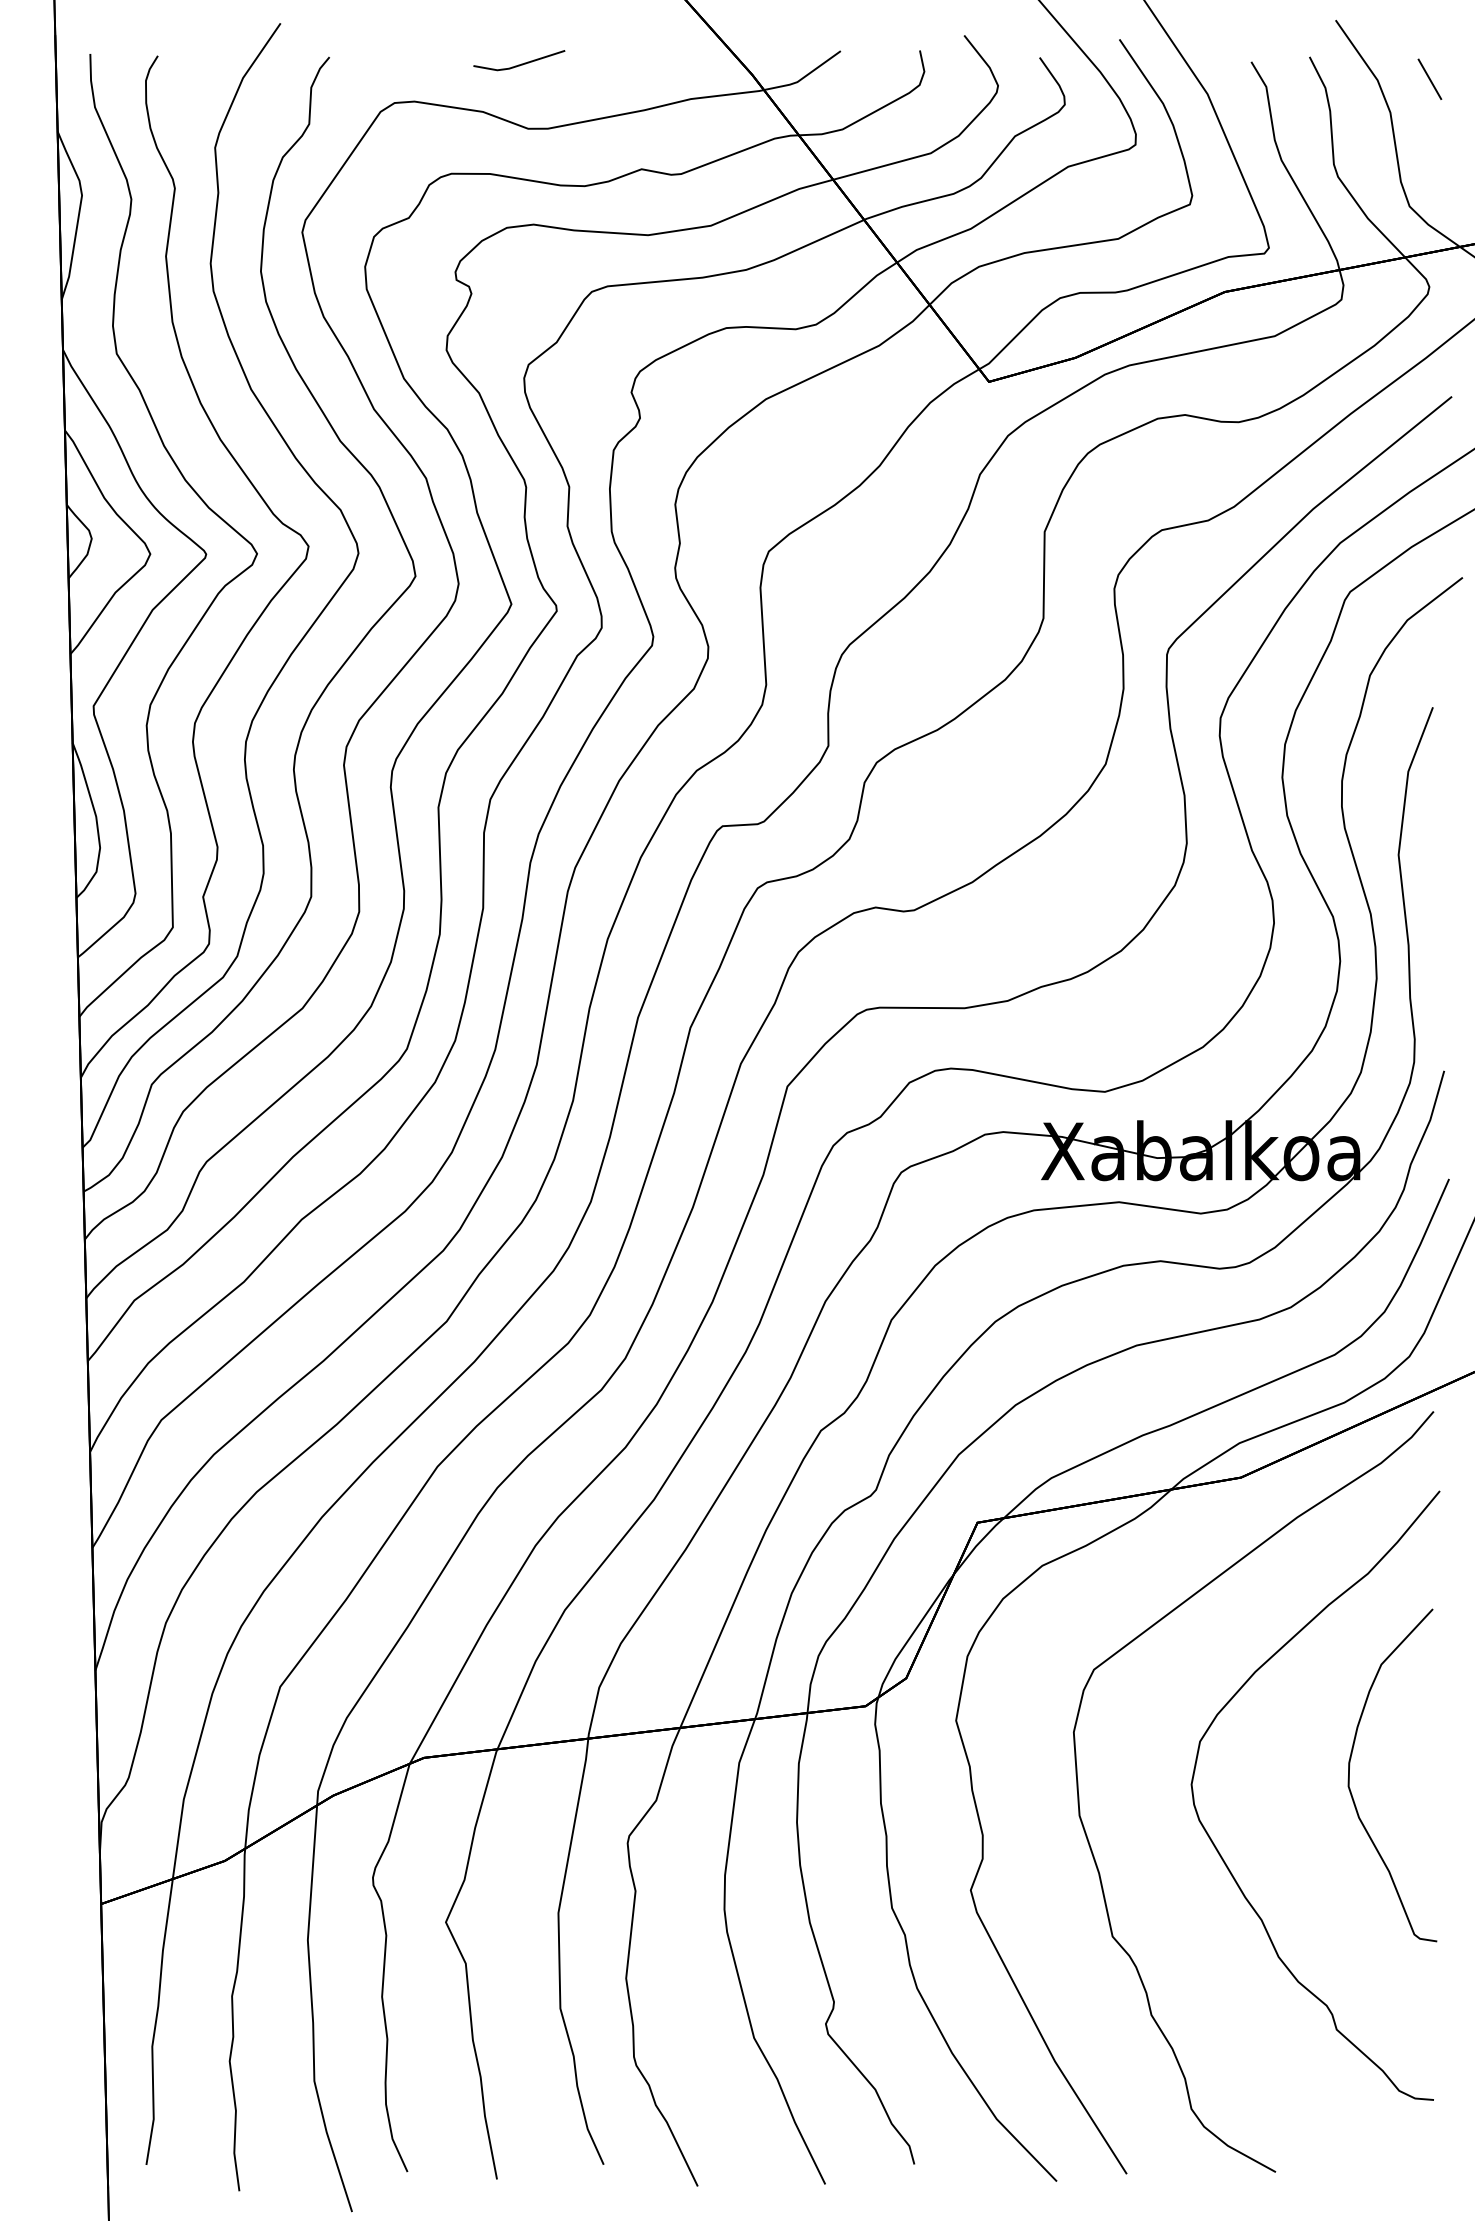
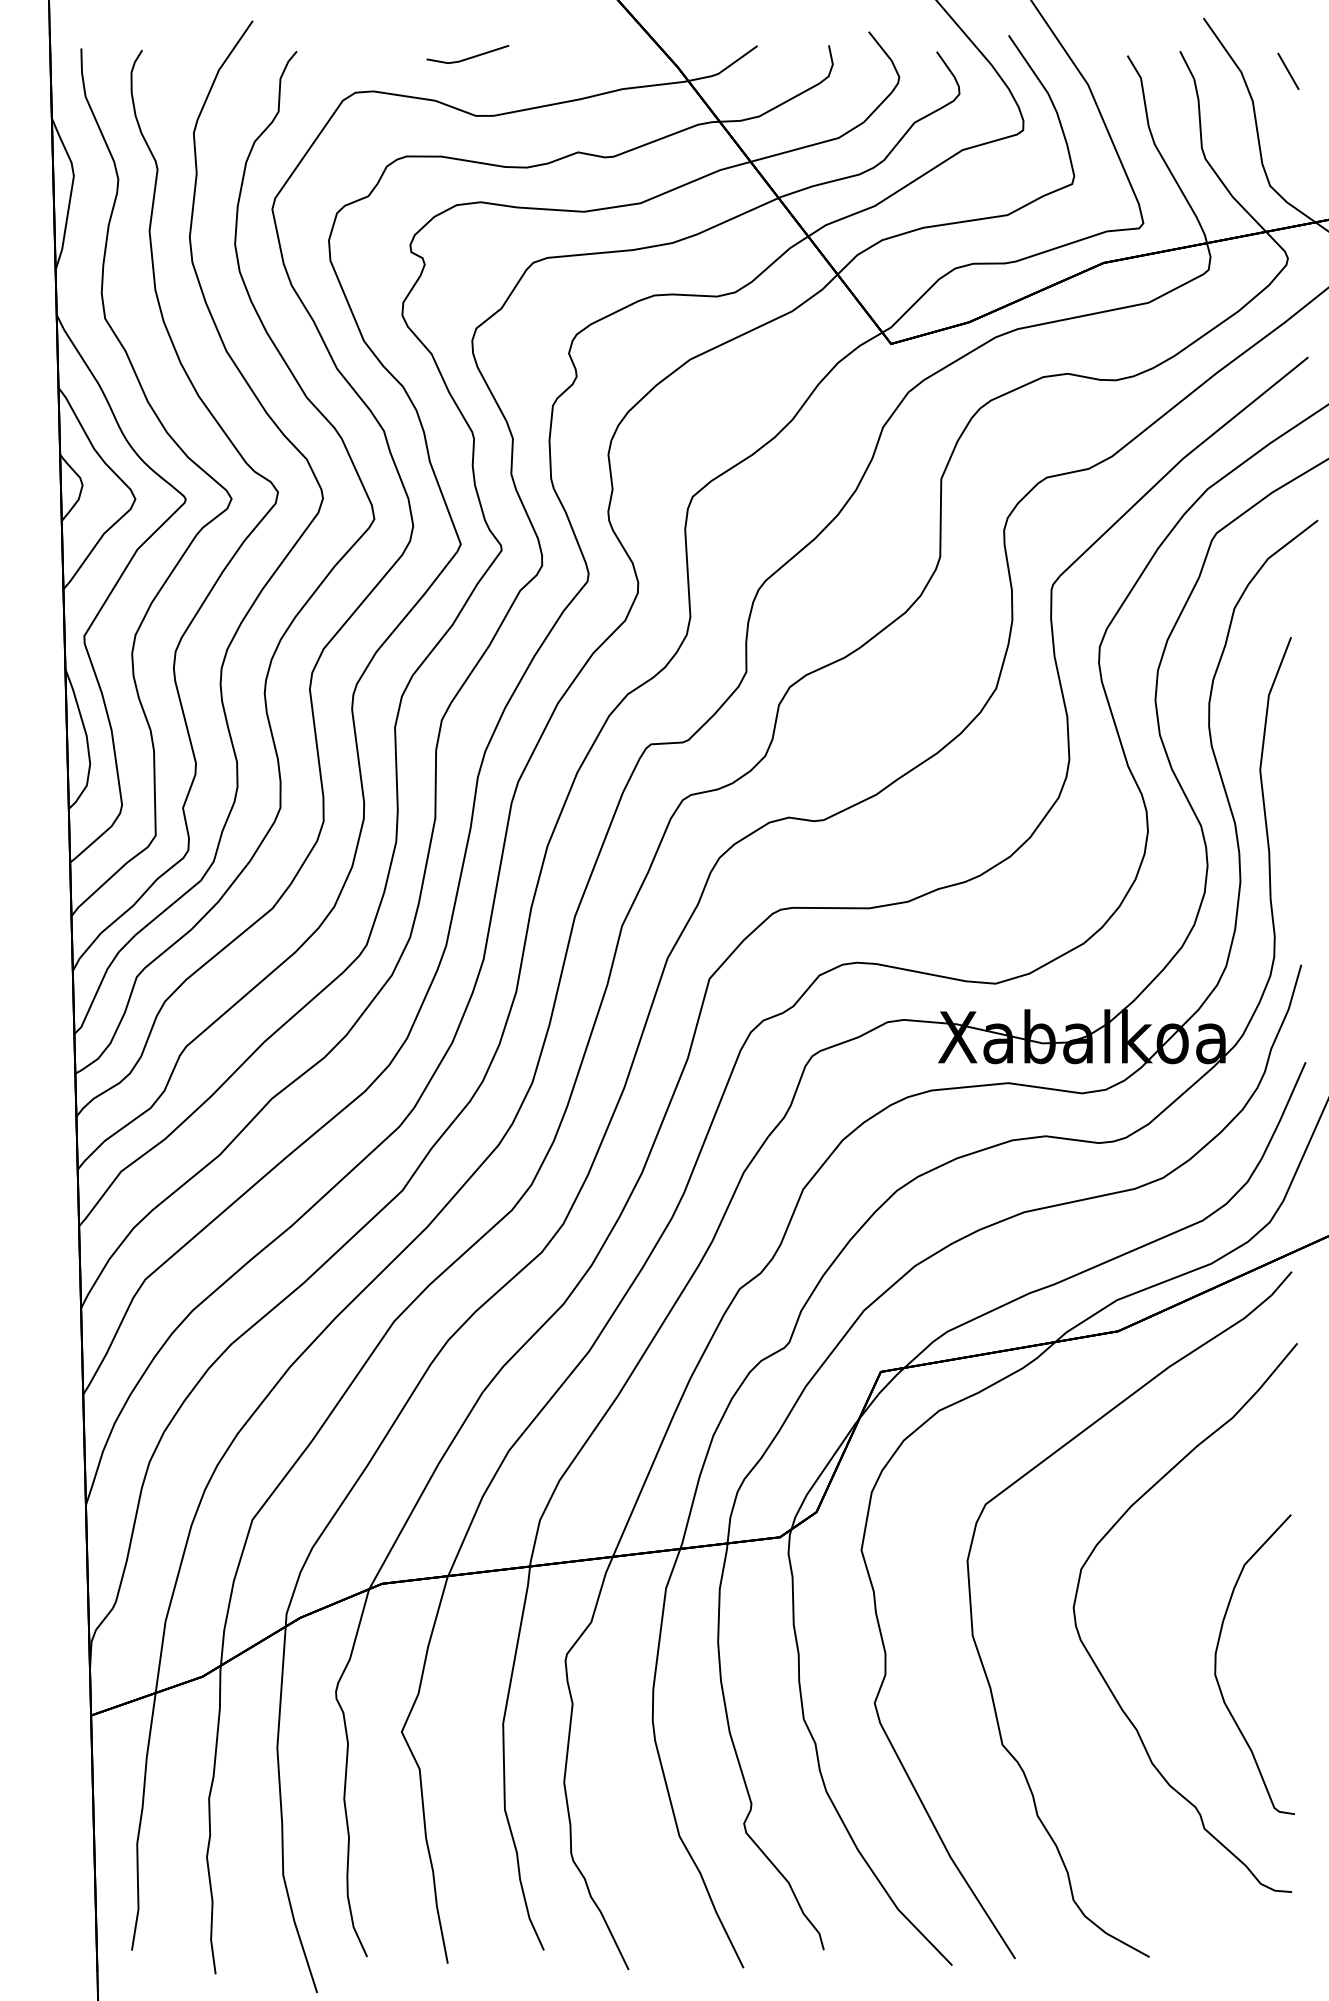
part: (1350, 1775) -> (1216, 1664), moved

